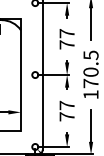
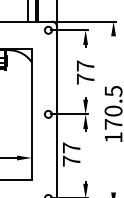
line: (90, 23) -> (113, 54), removed
text: (67, 111) -> (71, 154), moved
line: (90, 125) -> (113, 173), removed

